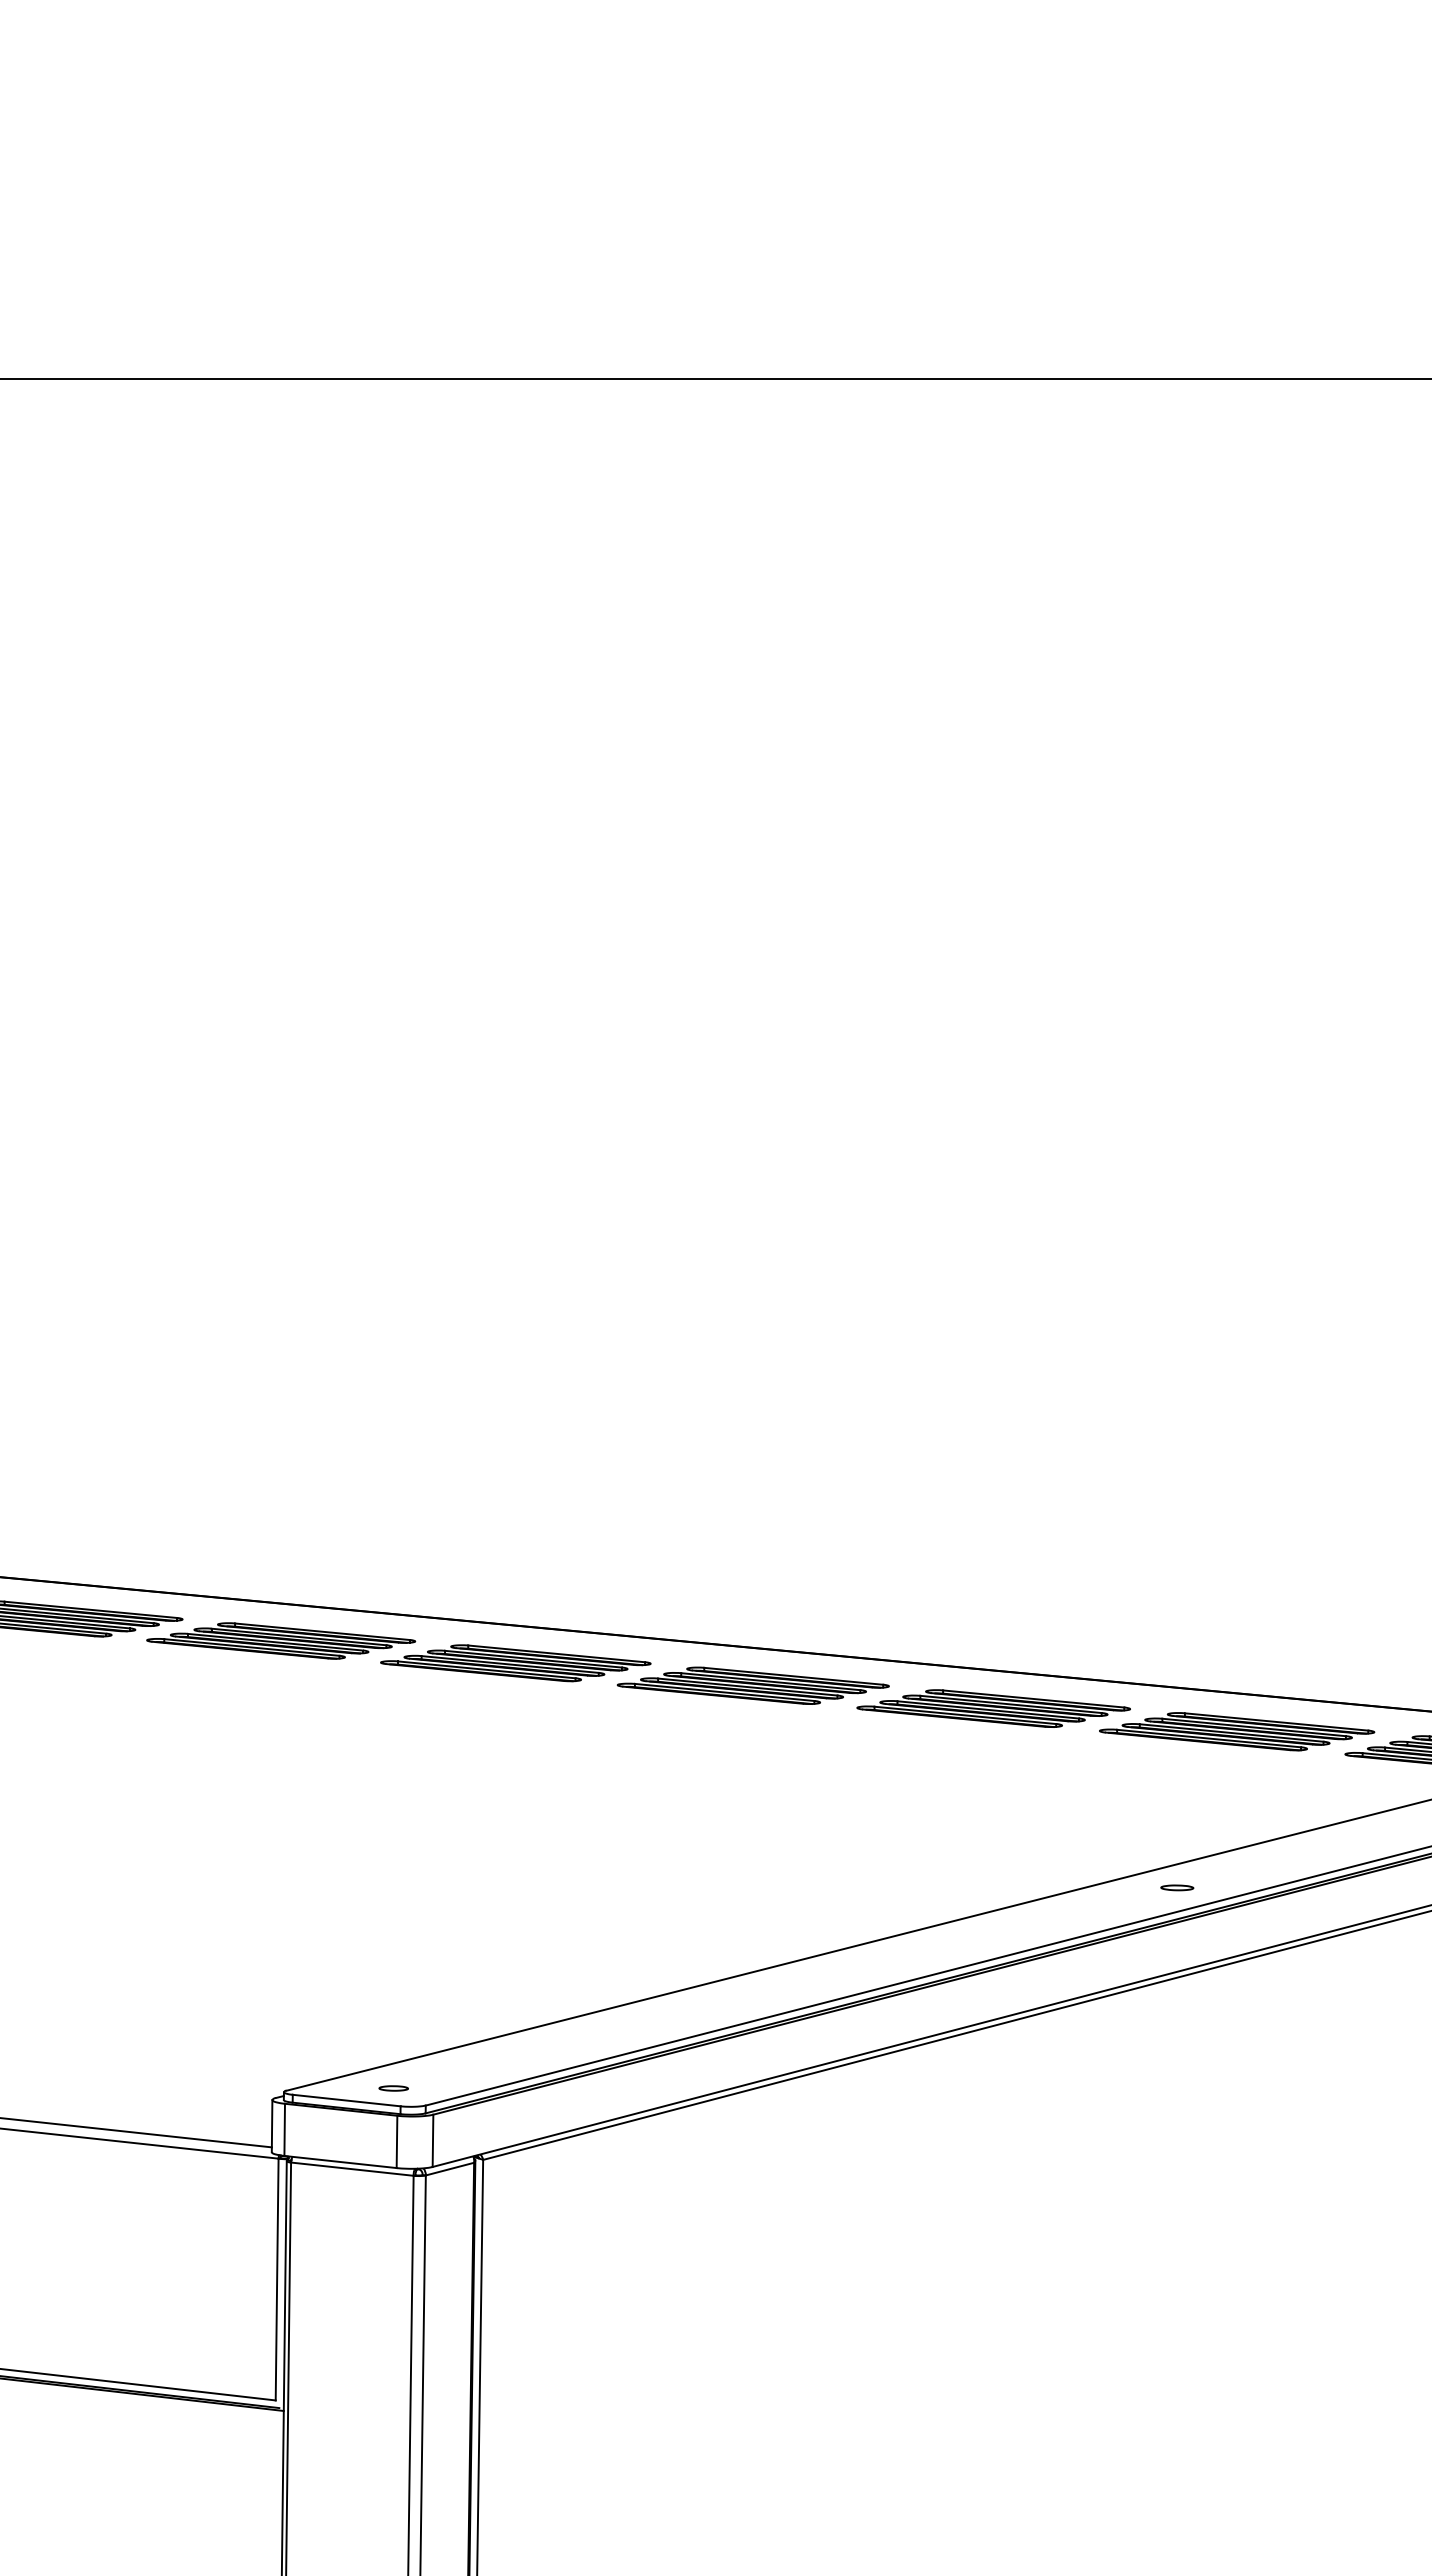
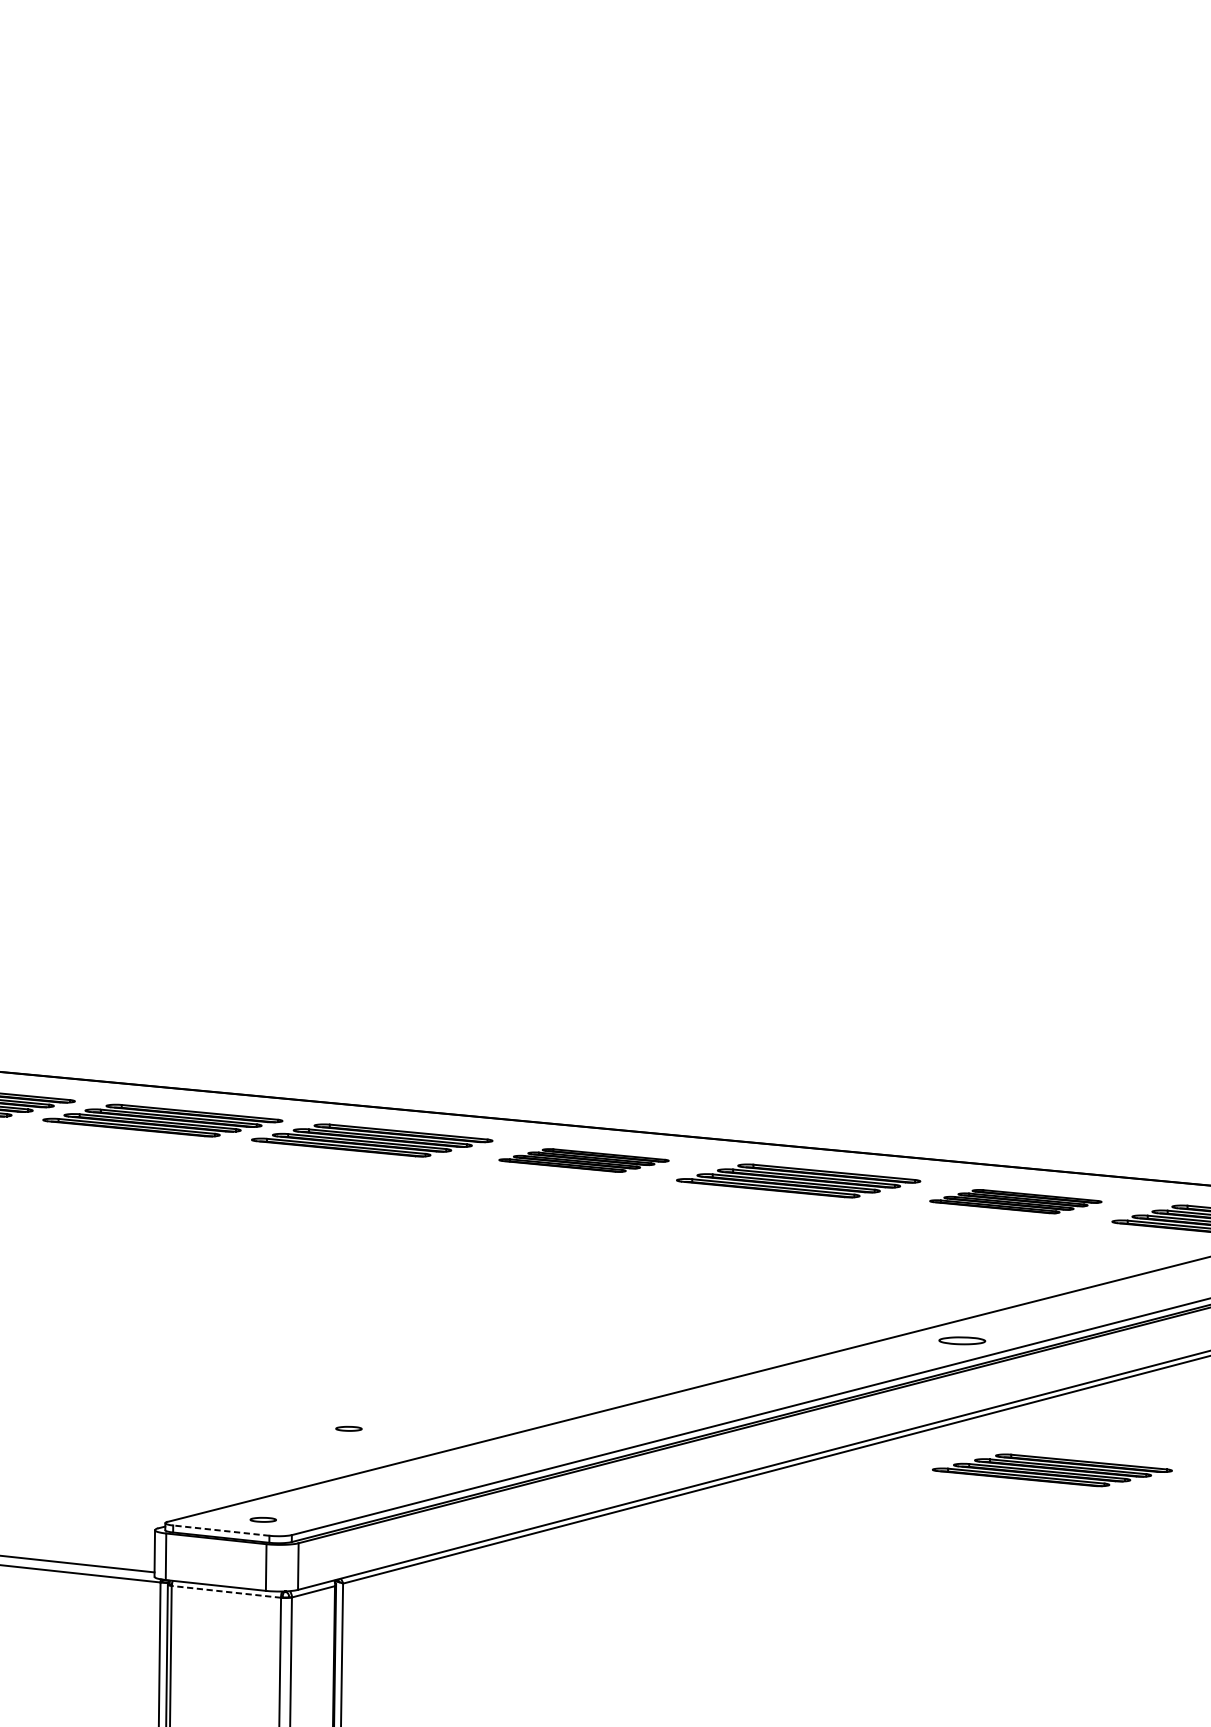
part: (752, 1685) -> (583, 1160), size x0.7
part: (1237, 1731) -> (1016, 1201), size x0.7
part: (1177, 1887) -> (962, 1340), size x1.6
part: (489, 1986) -> (348, 1428), added
part: (1278, 2032) -> (1052, 1469), added
line: (346, 2100) -> (221, 1530), solid -> dashed
line: (352, 2169) -> (226, 1592), solid -> dashed

